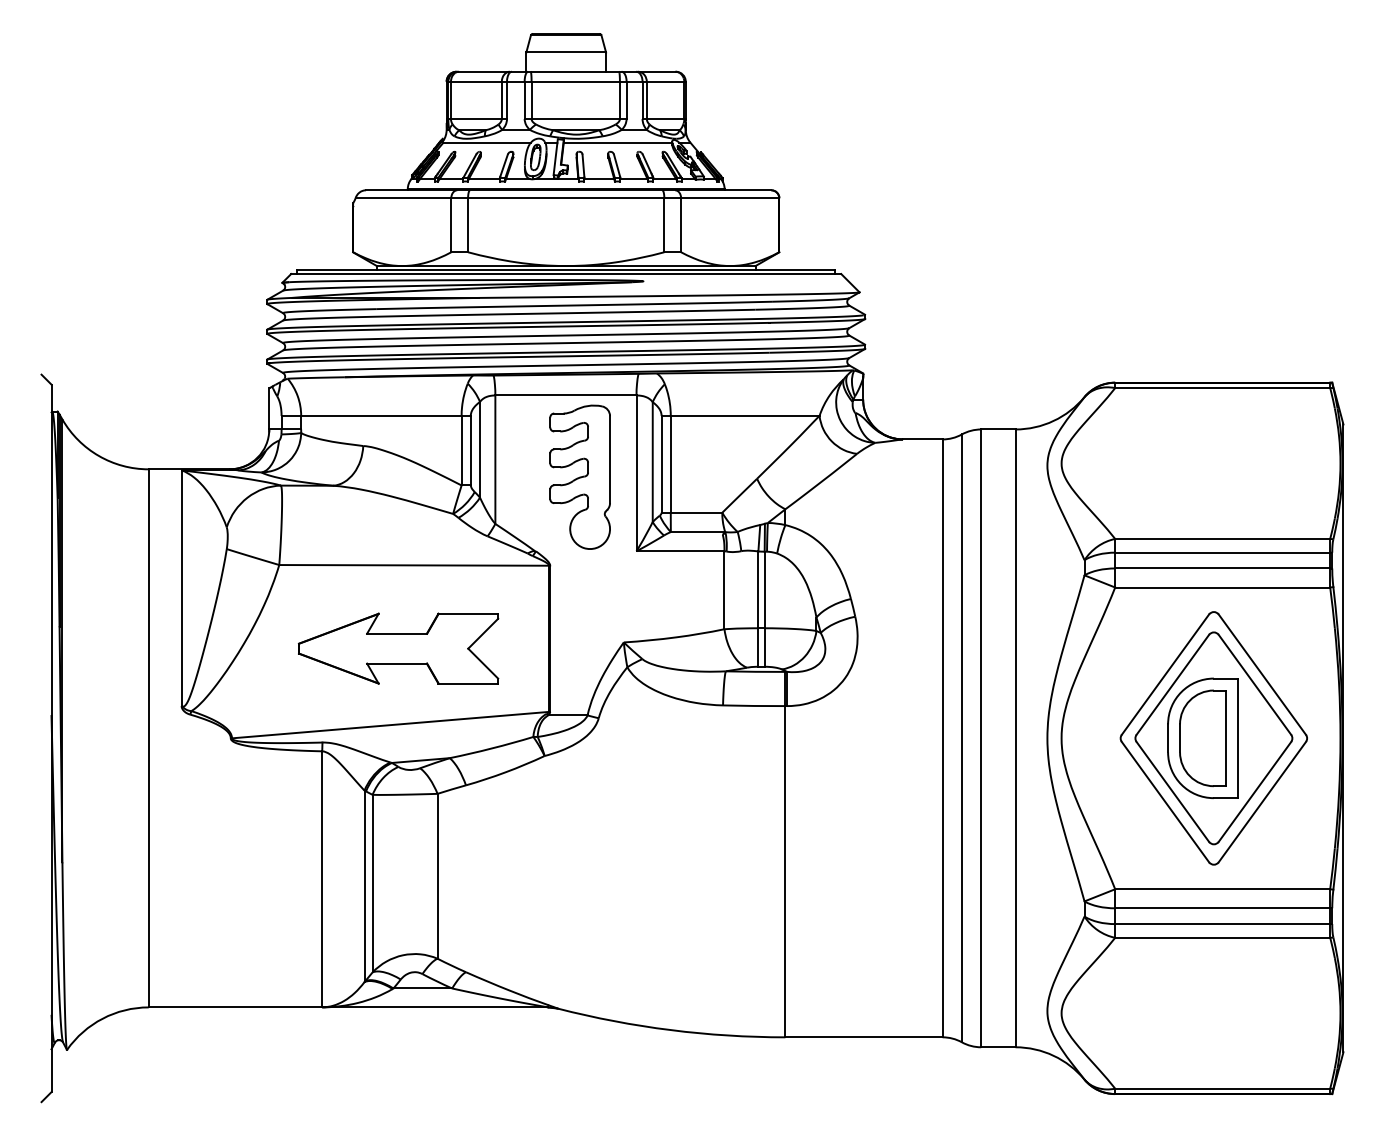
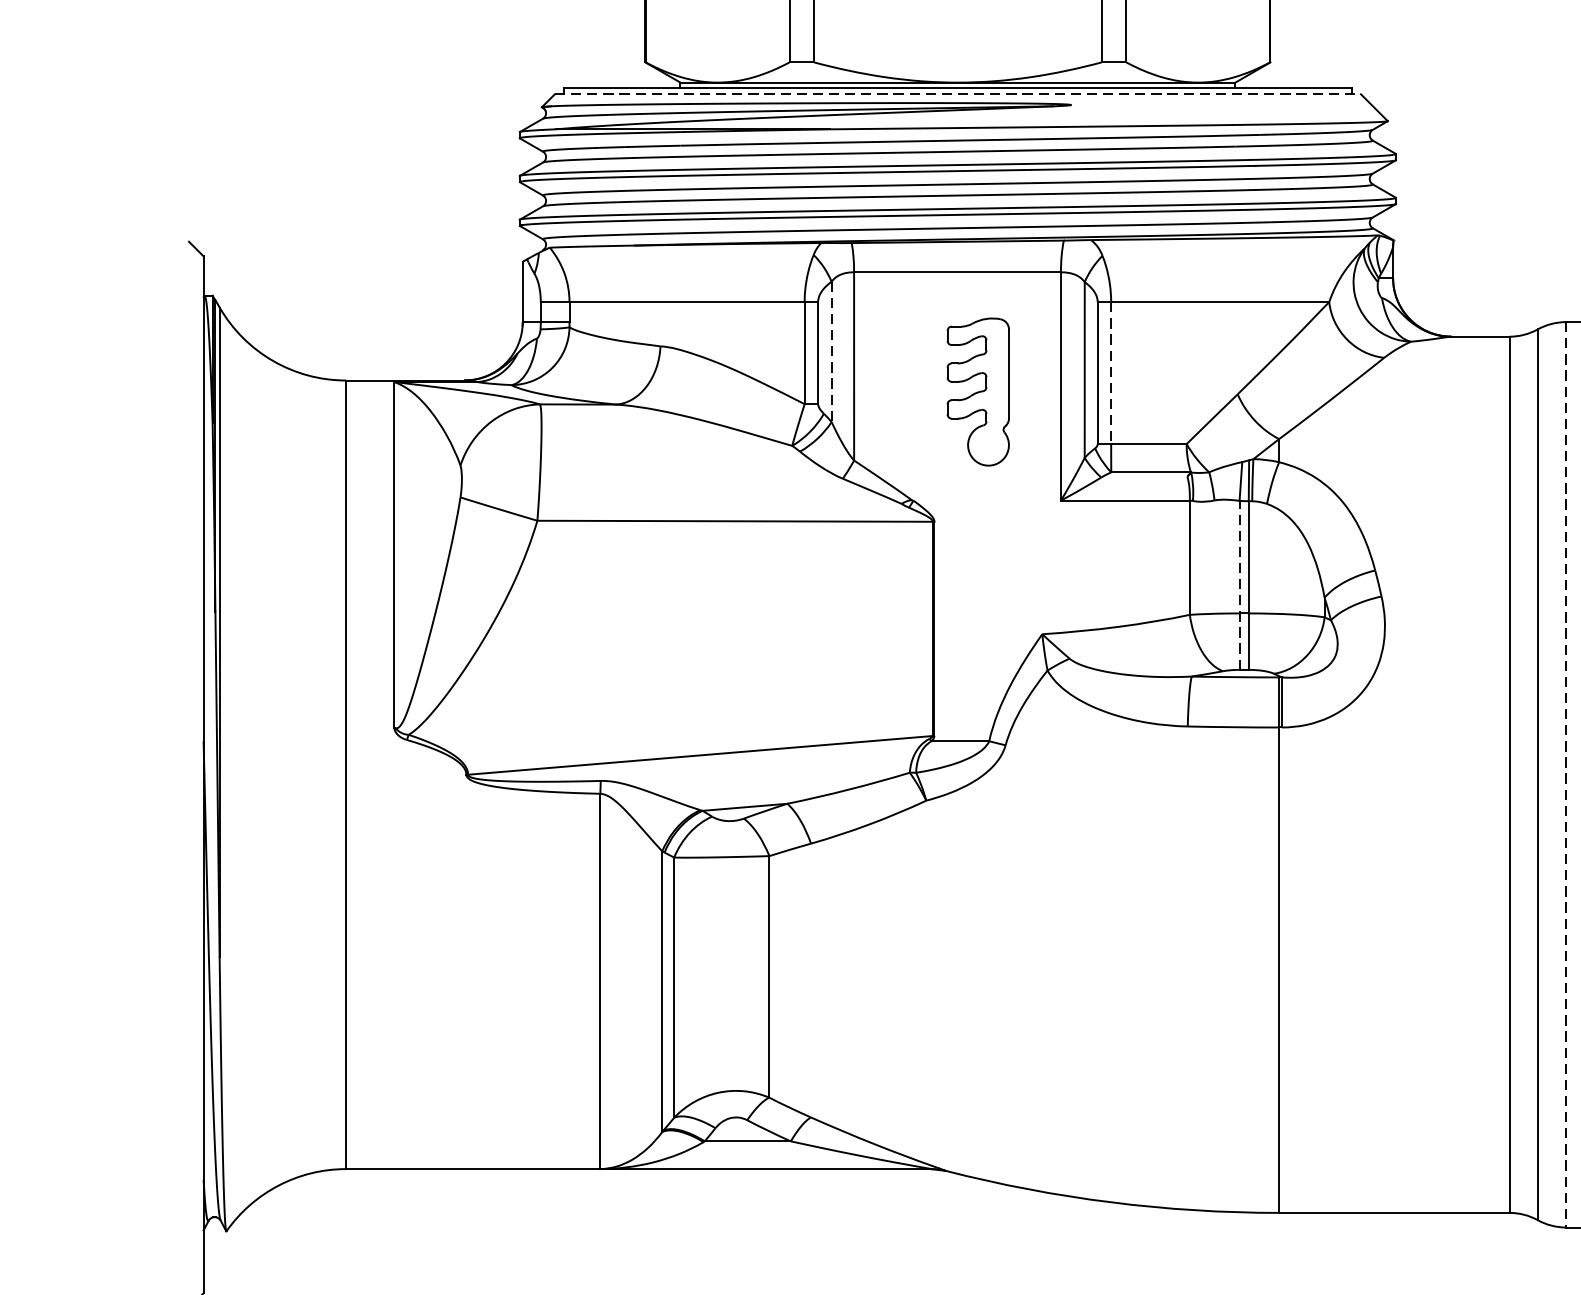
line: (566, 274) -> (958, 94), solid -> dashed
line: (480, 449) -> (832, 351), solid -> dashed
line: (670, 464) -> (1110, 373), solid -> dashed
part: (579, 476) -> (977, 391), size x0.7
line: (758, 609) -> (1239, 585), solid -> dashed
part: (398, 648) -> (712, 643), removed
line: (981, 738) -> (1566, 774), solid -> dashed

